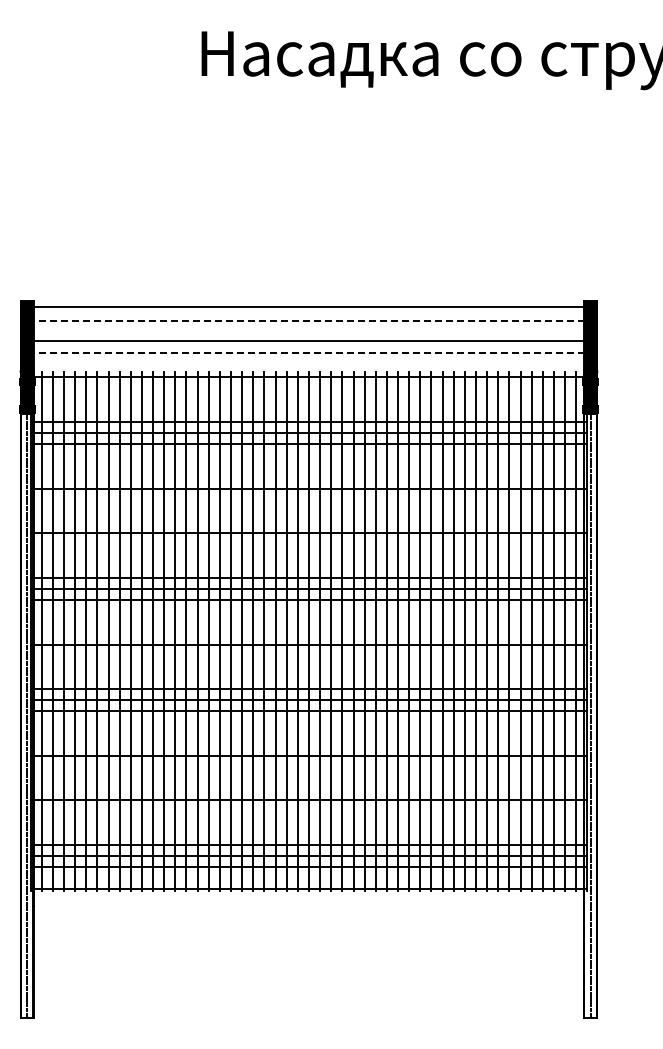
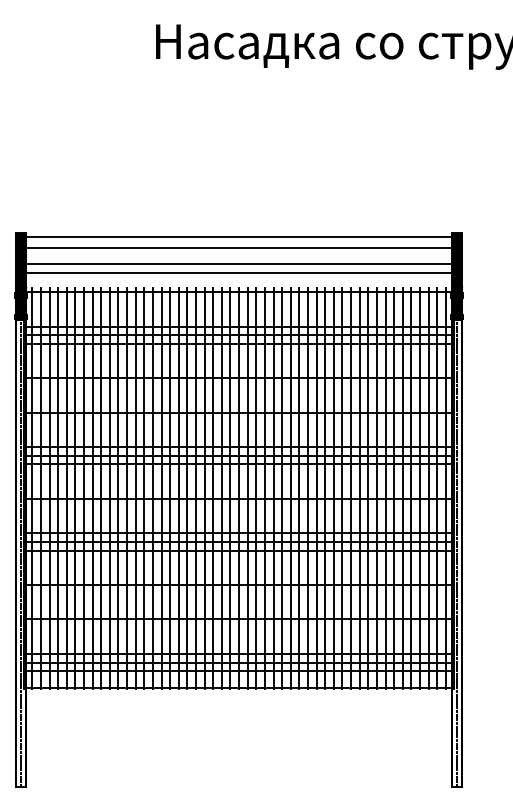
line: (308, 320) -> (238, 248), dashed -> solid
line: (308, 352) -> (238, 272), dashed -> solid

